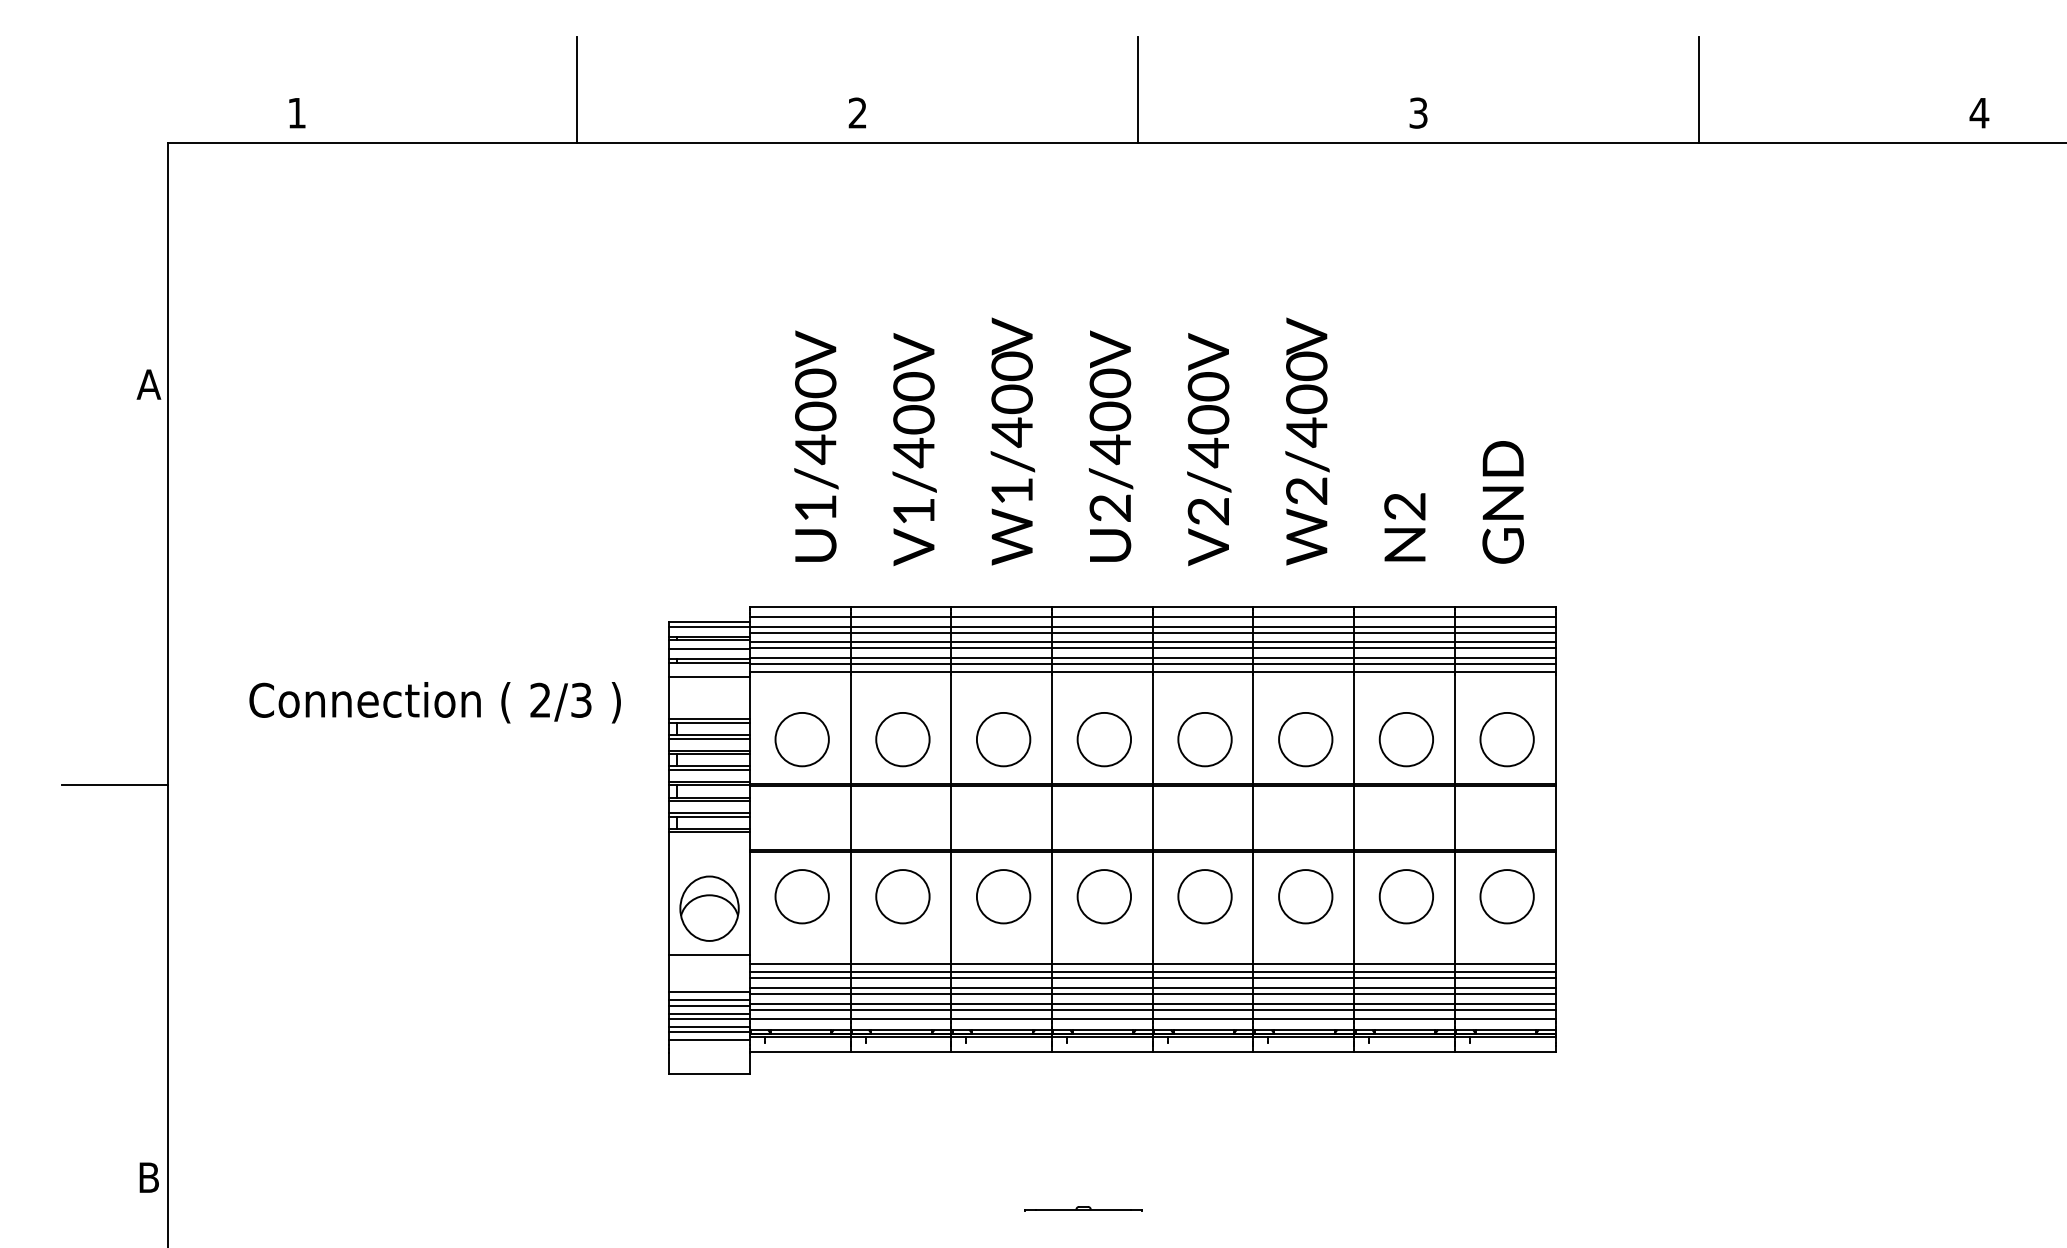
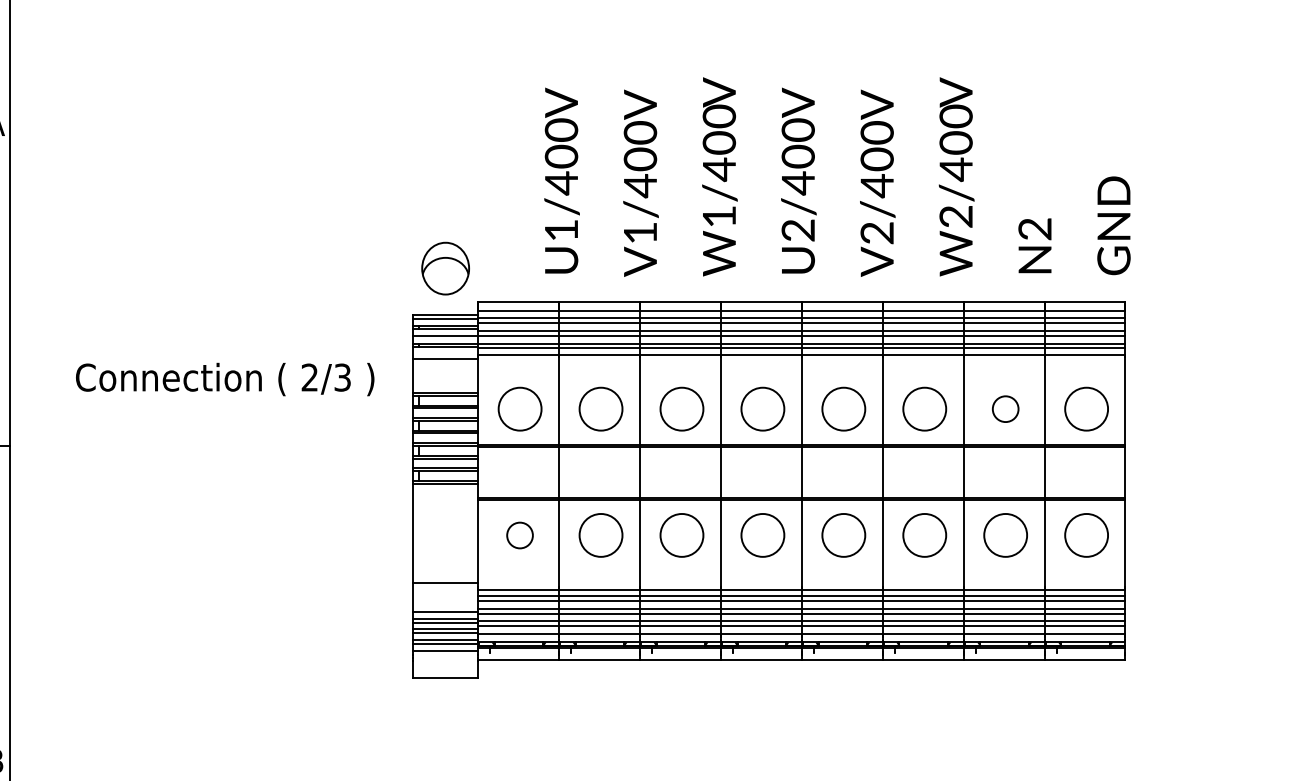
text: (1158, 441) -> (836, 176), moved
circle: (1406, 739) -> (1005, 409), size x0.6
circle: (801, 896) -> (519, 535), size x0.6
part: (709, 908) -> (445, 268), moved

